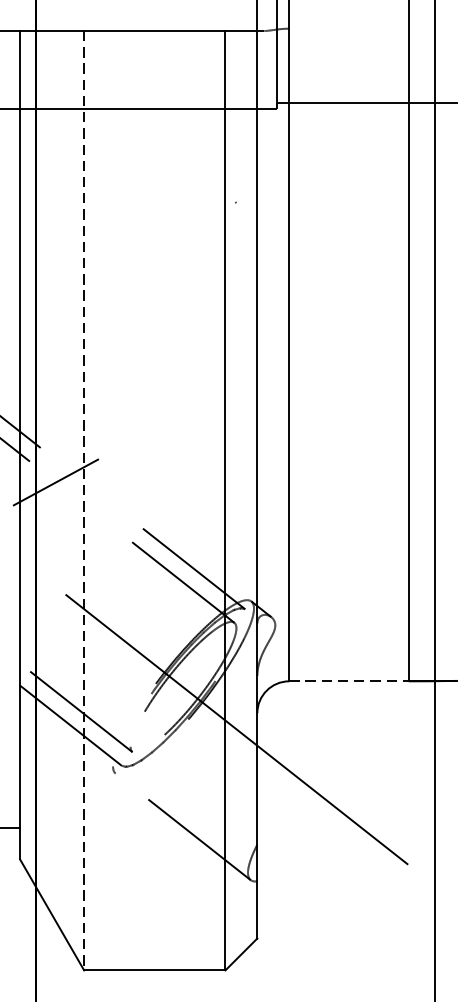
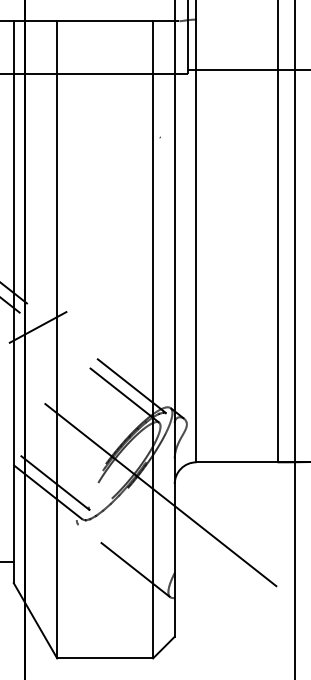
line: (84, 500) -> (57, 339), dashed -> solid
line: (348, 681) -> (236, 462), dashed -> solid

